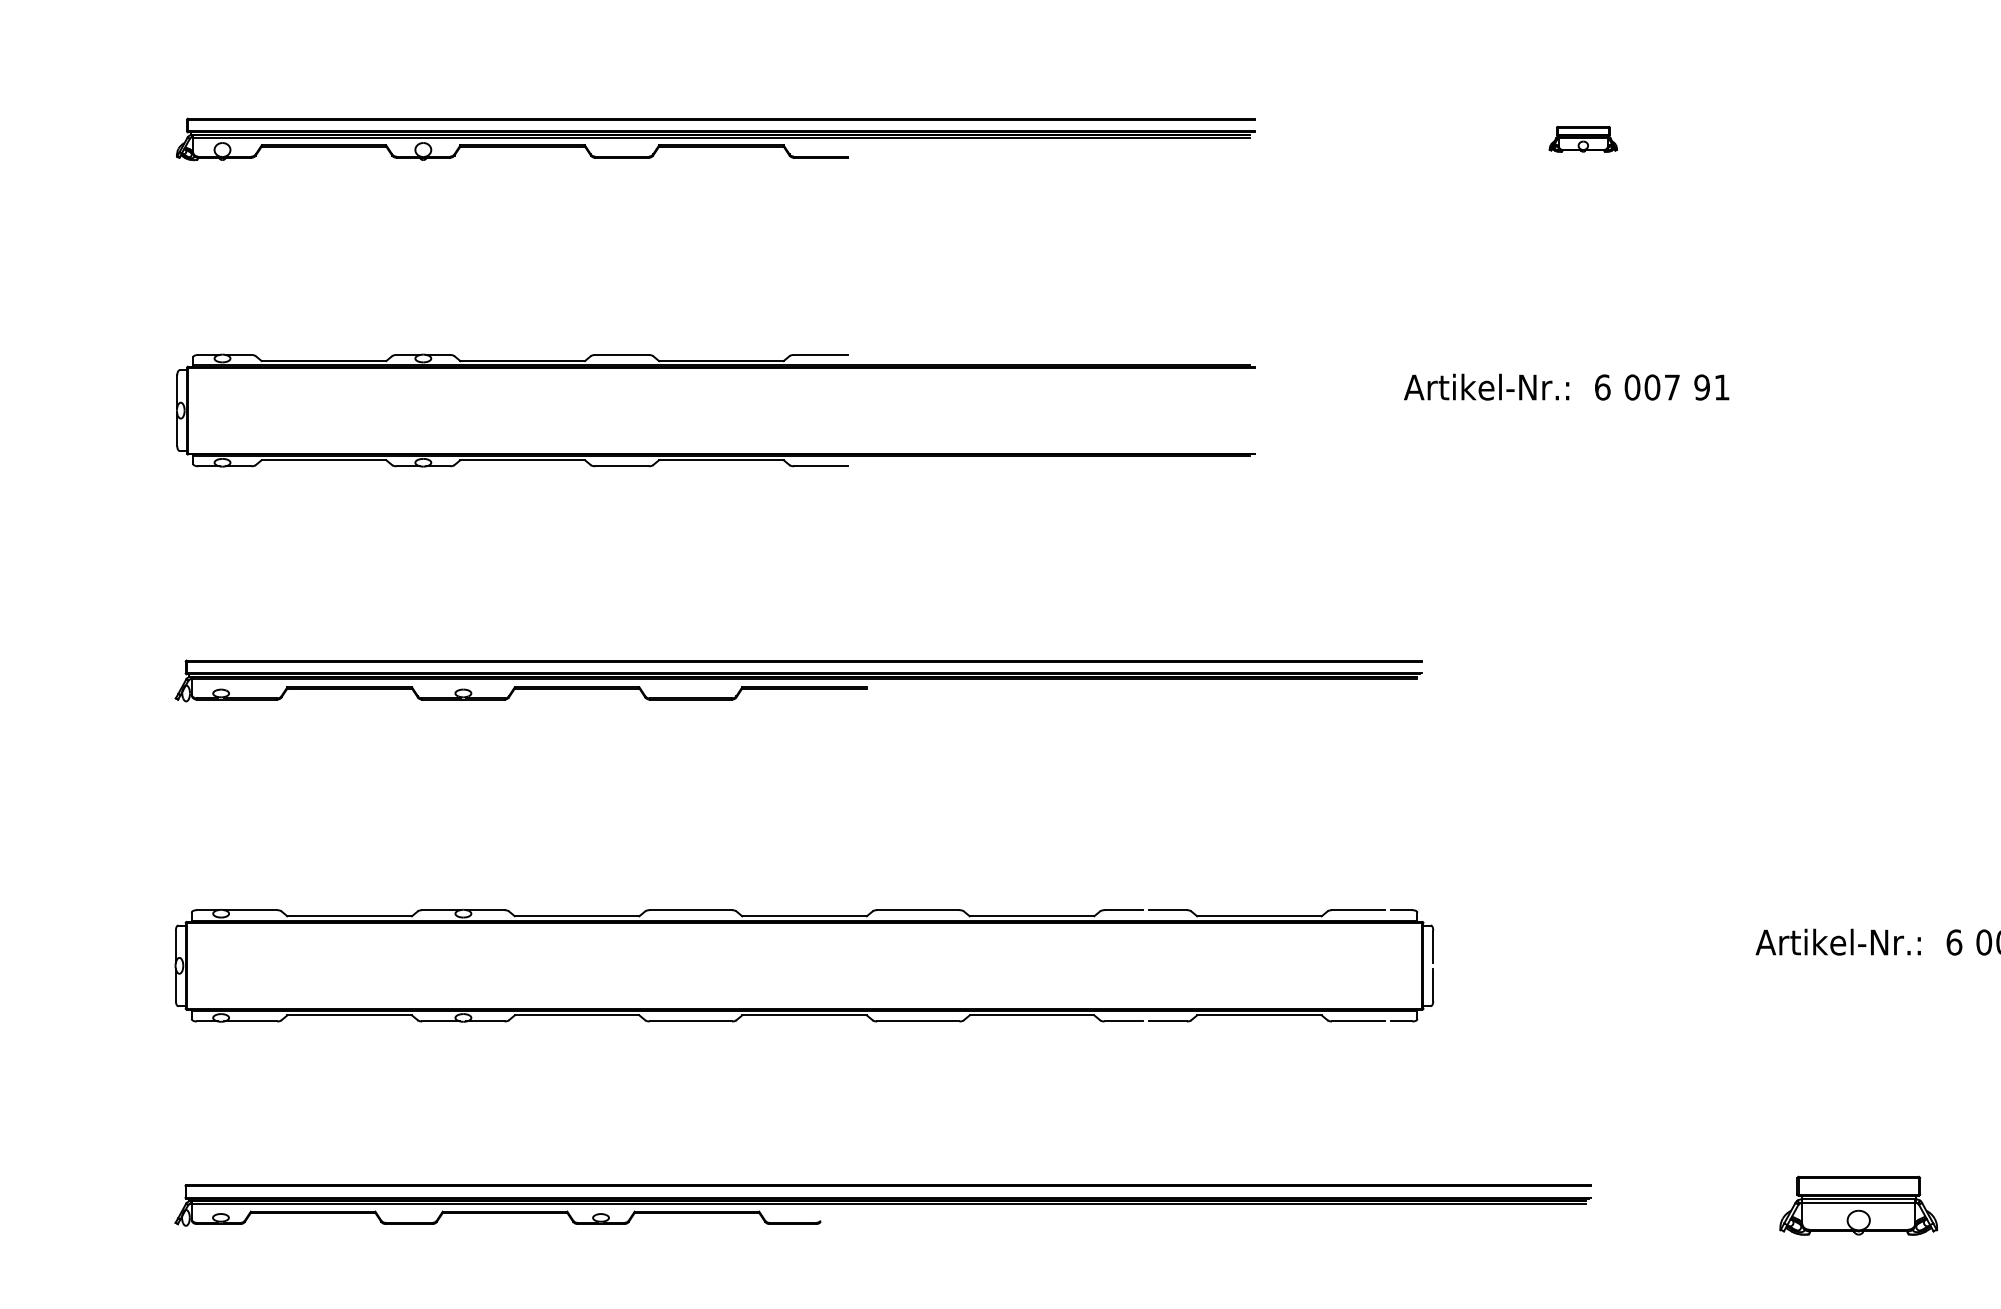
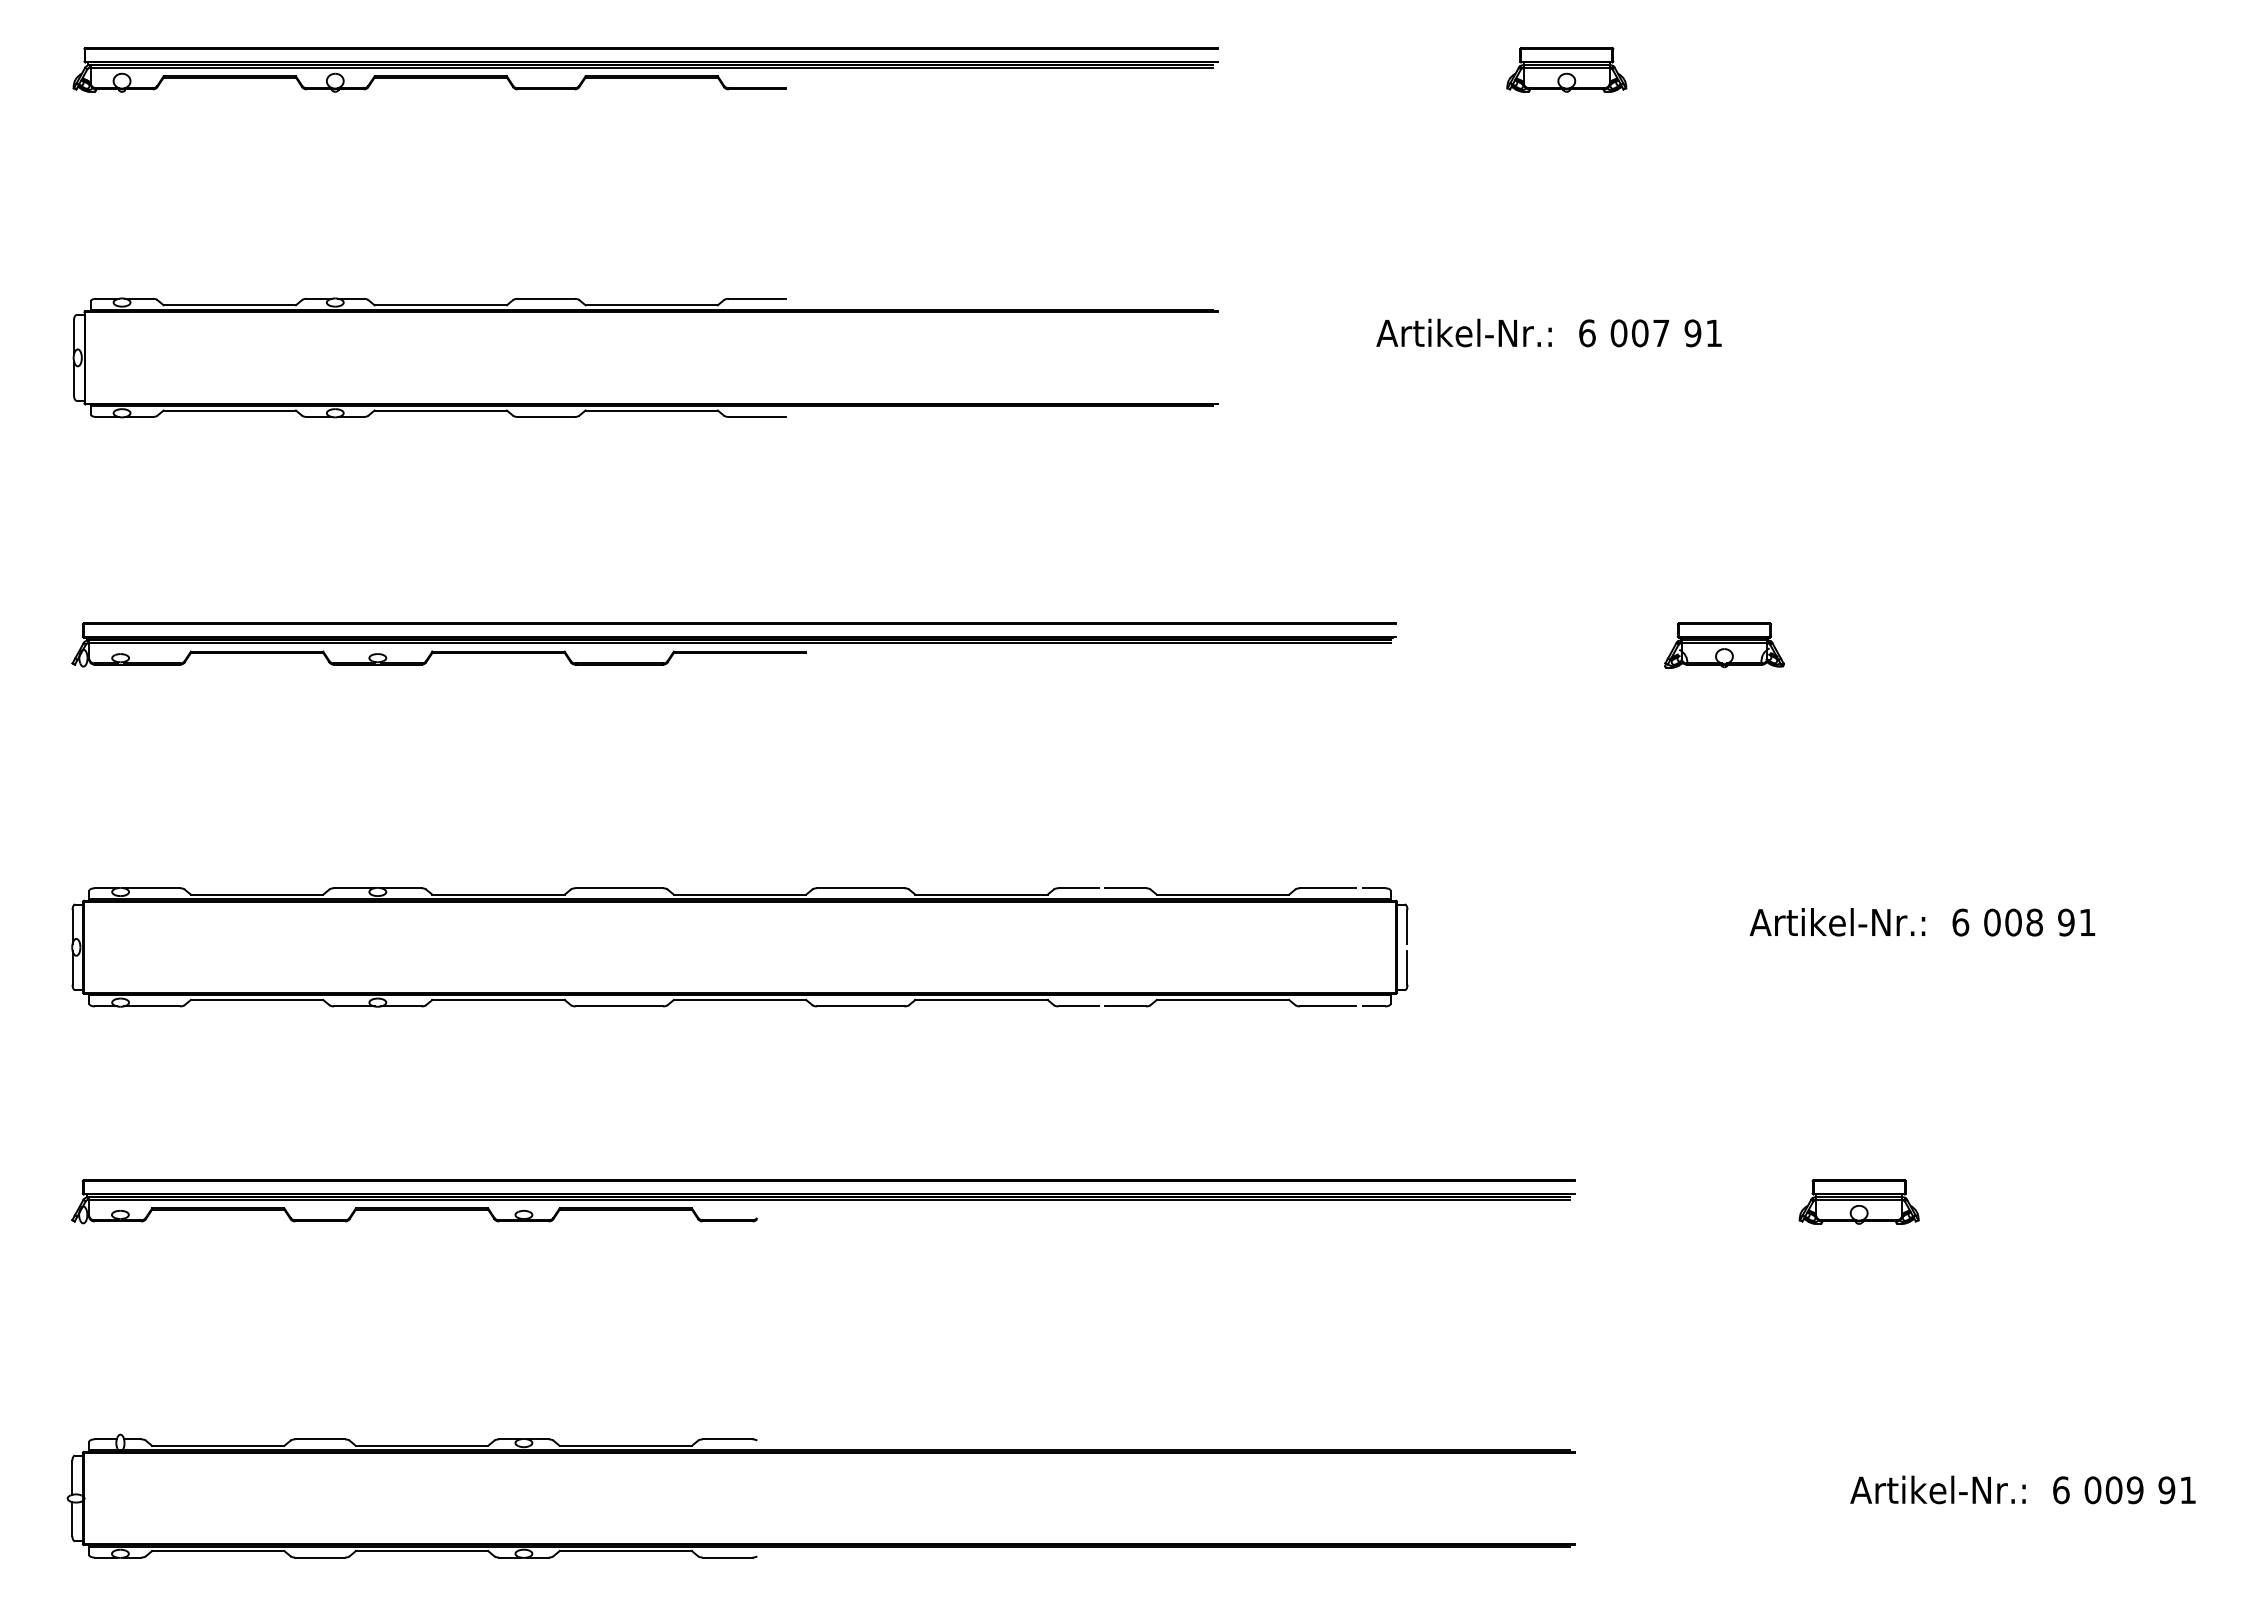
part: (1583, 138) -> (1566, 69), size x1.67
part: (1731, 681) -> (1724, 645), added
part: (1858, 1205) -> (1858, 1201), size x0.71

